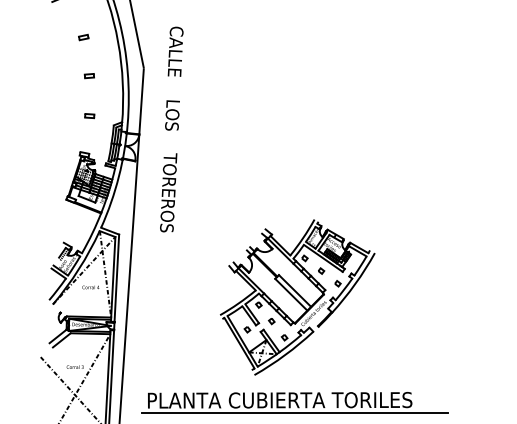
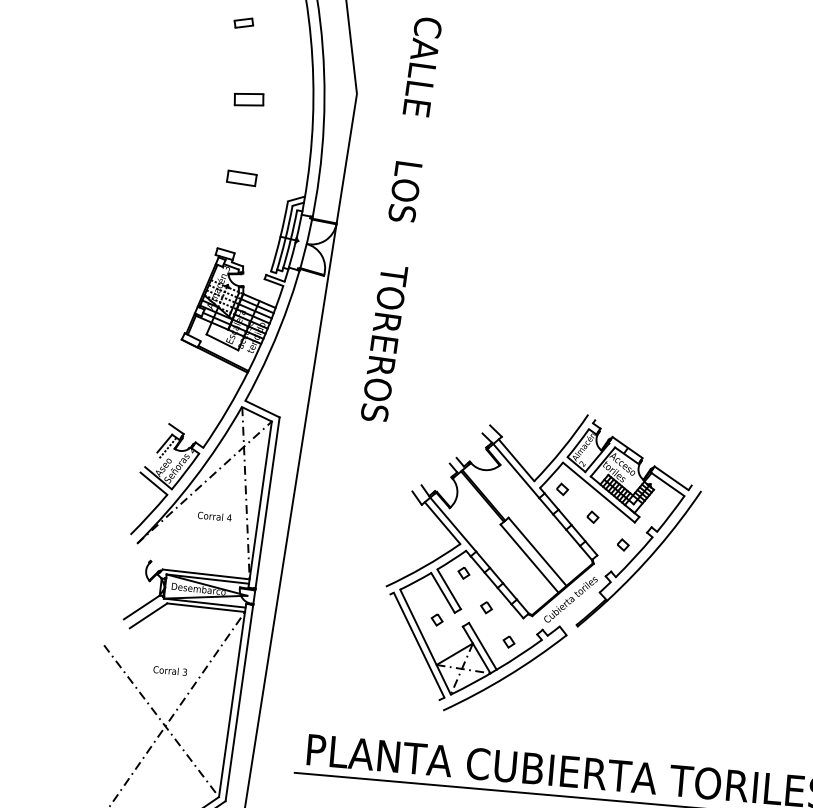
part: (88, 76) -> (246, 100), size x1.6
part: (89, 116) -> (241, 179), size x1.6
part: (297, 297) -> (541, 565), moved

